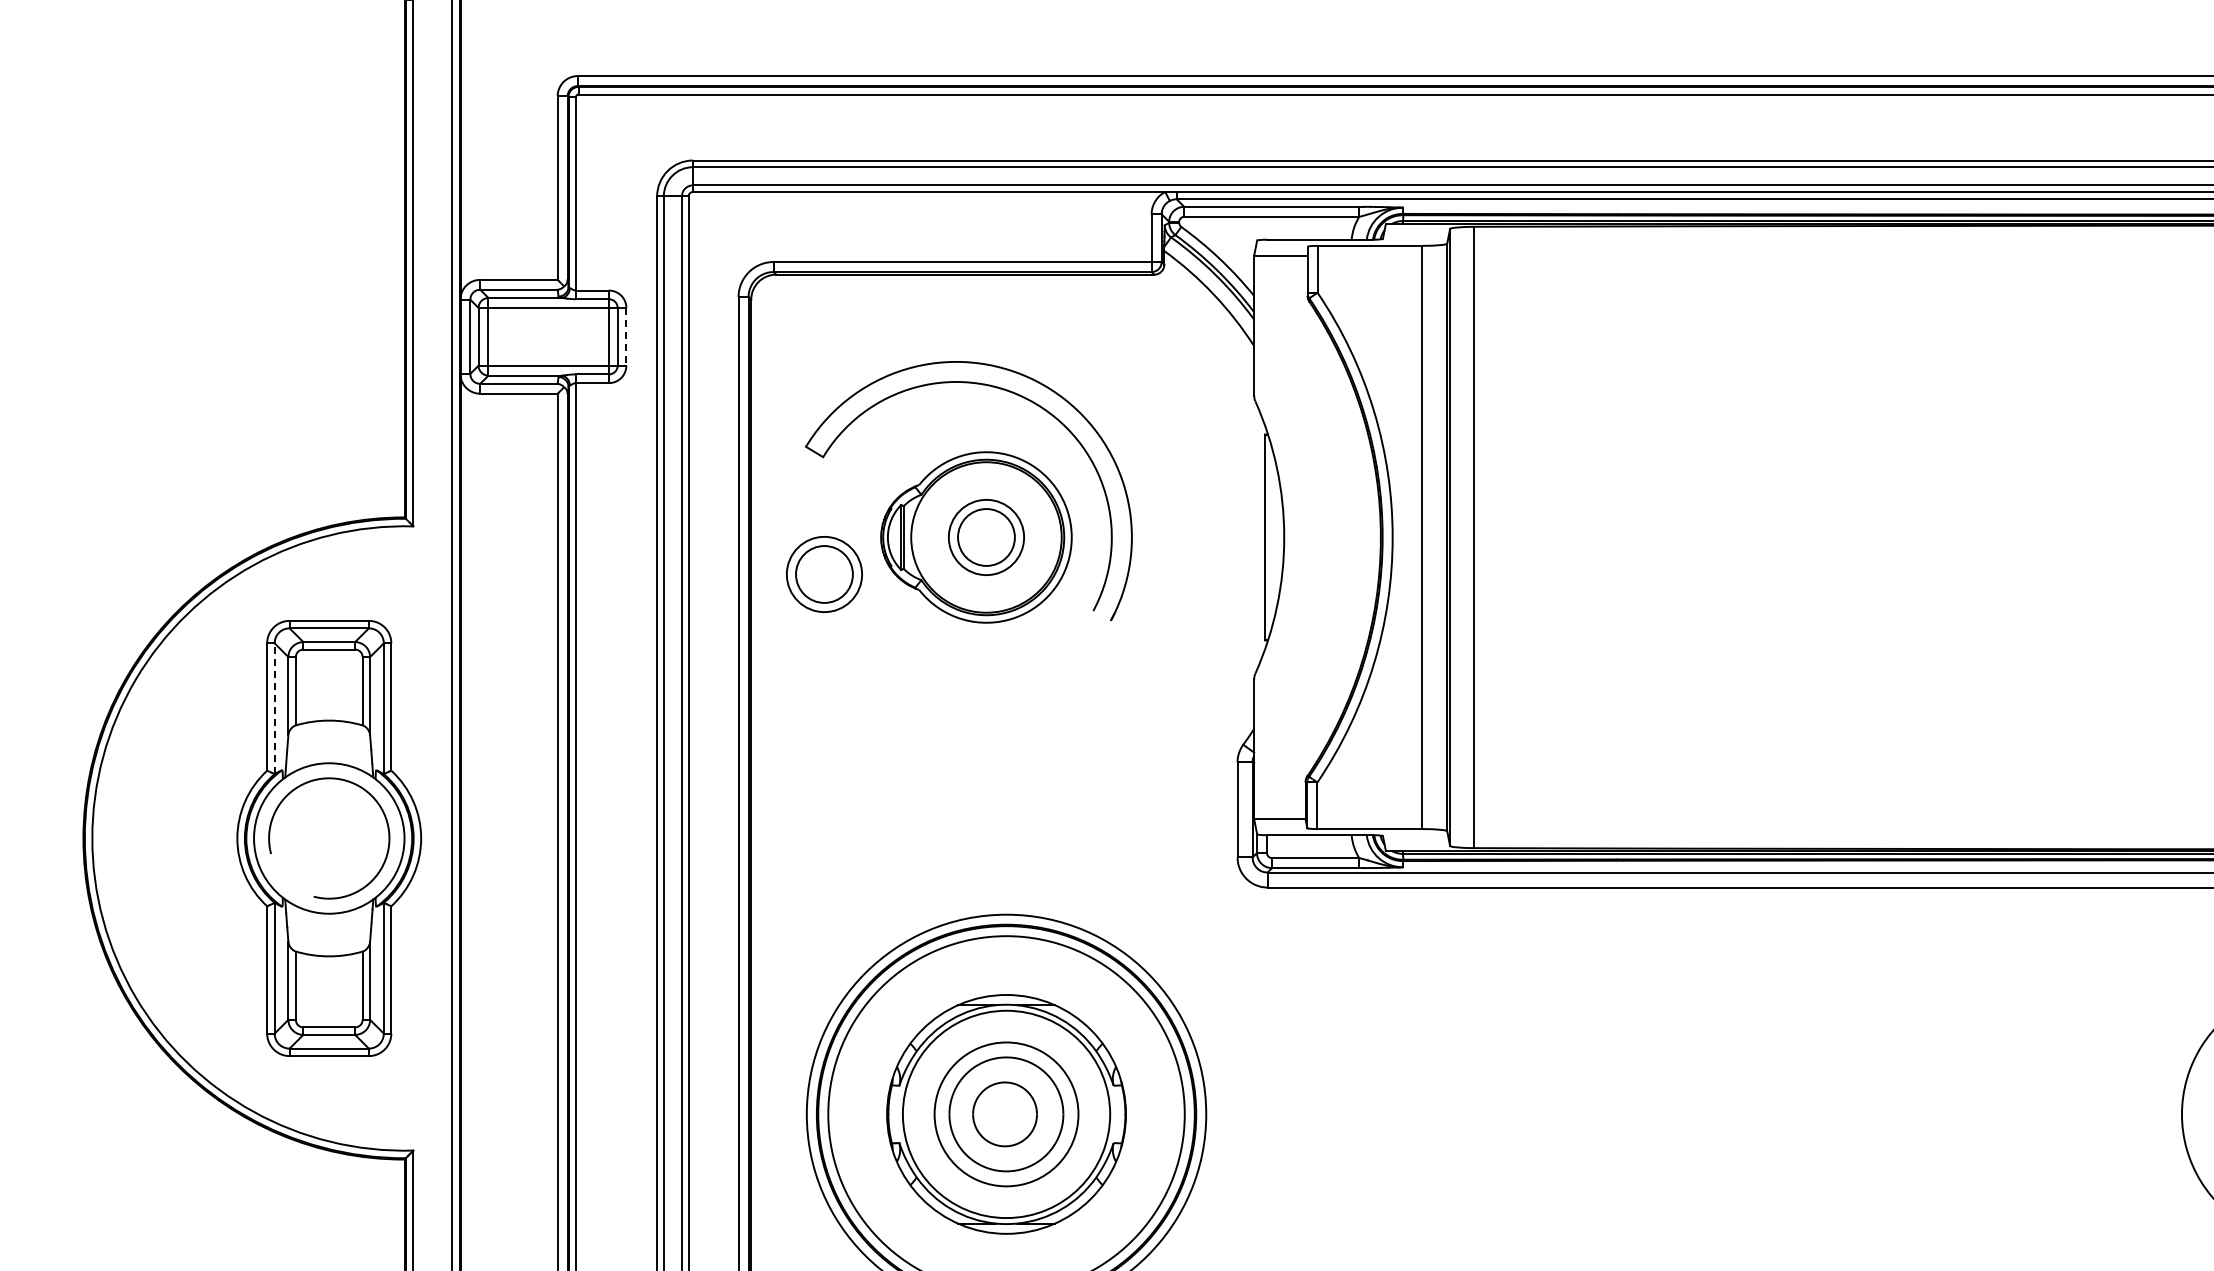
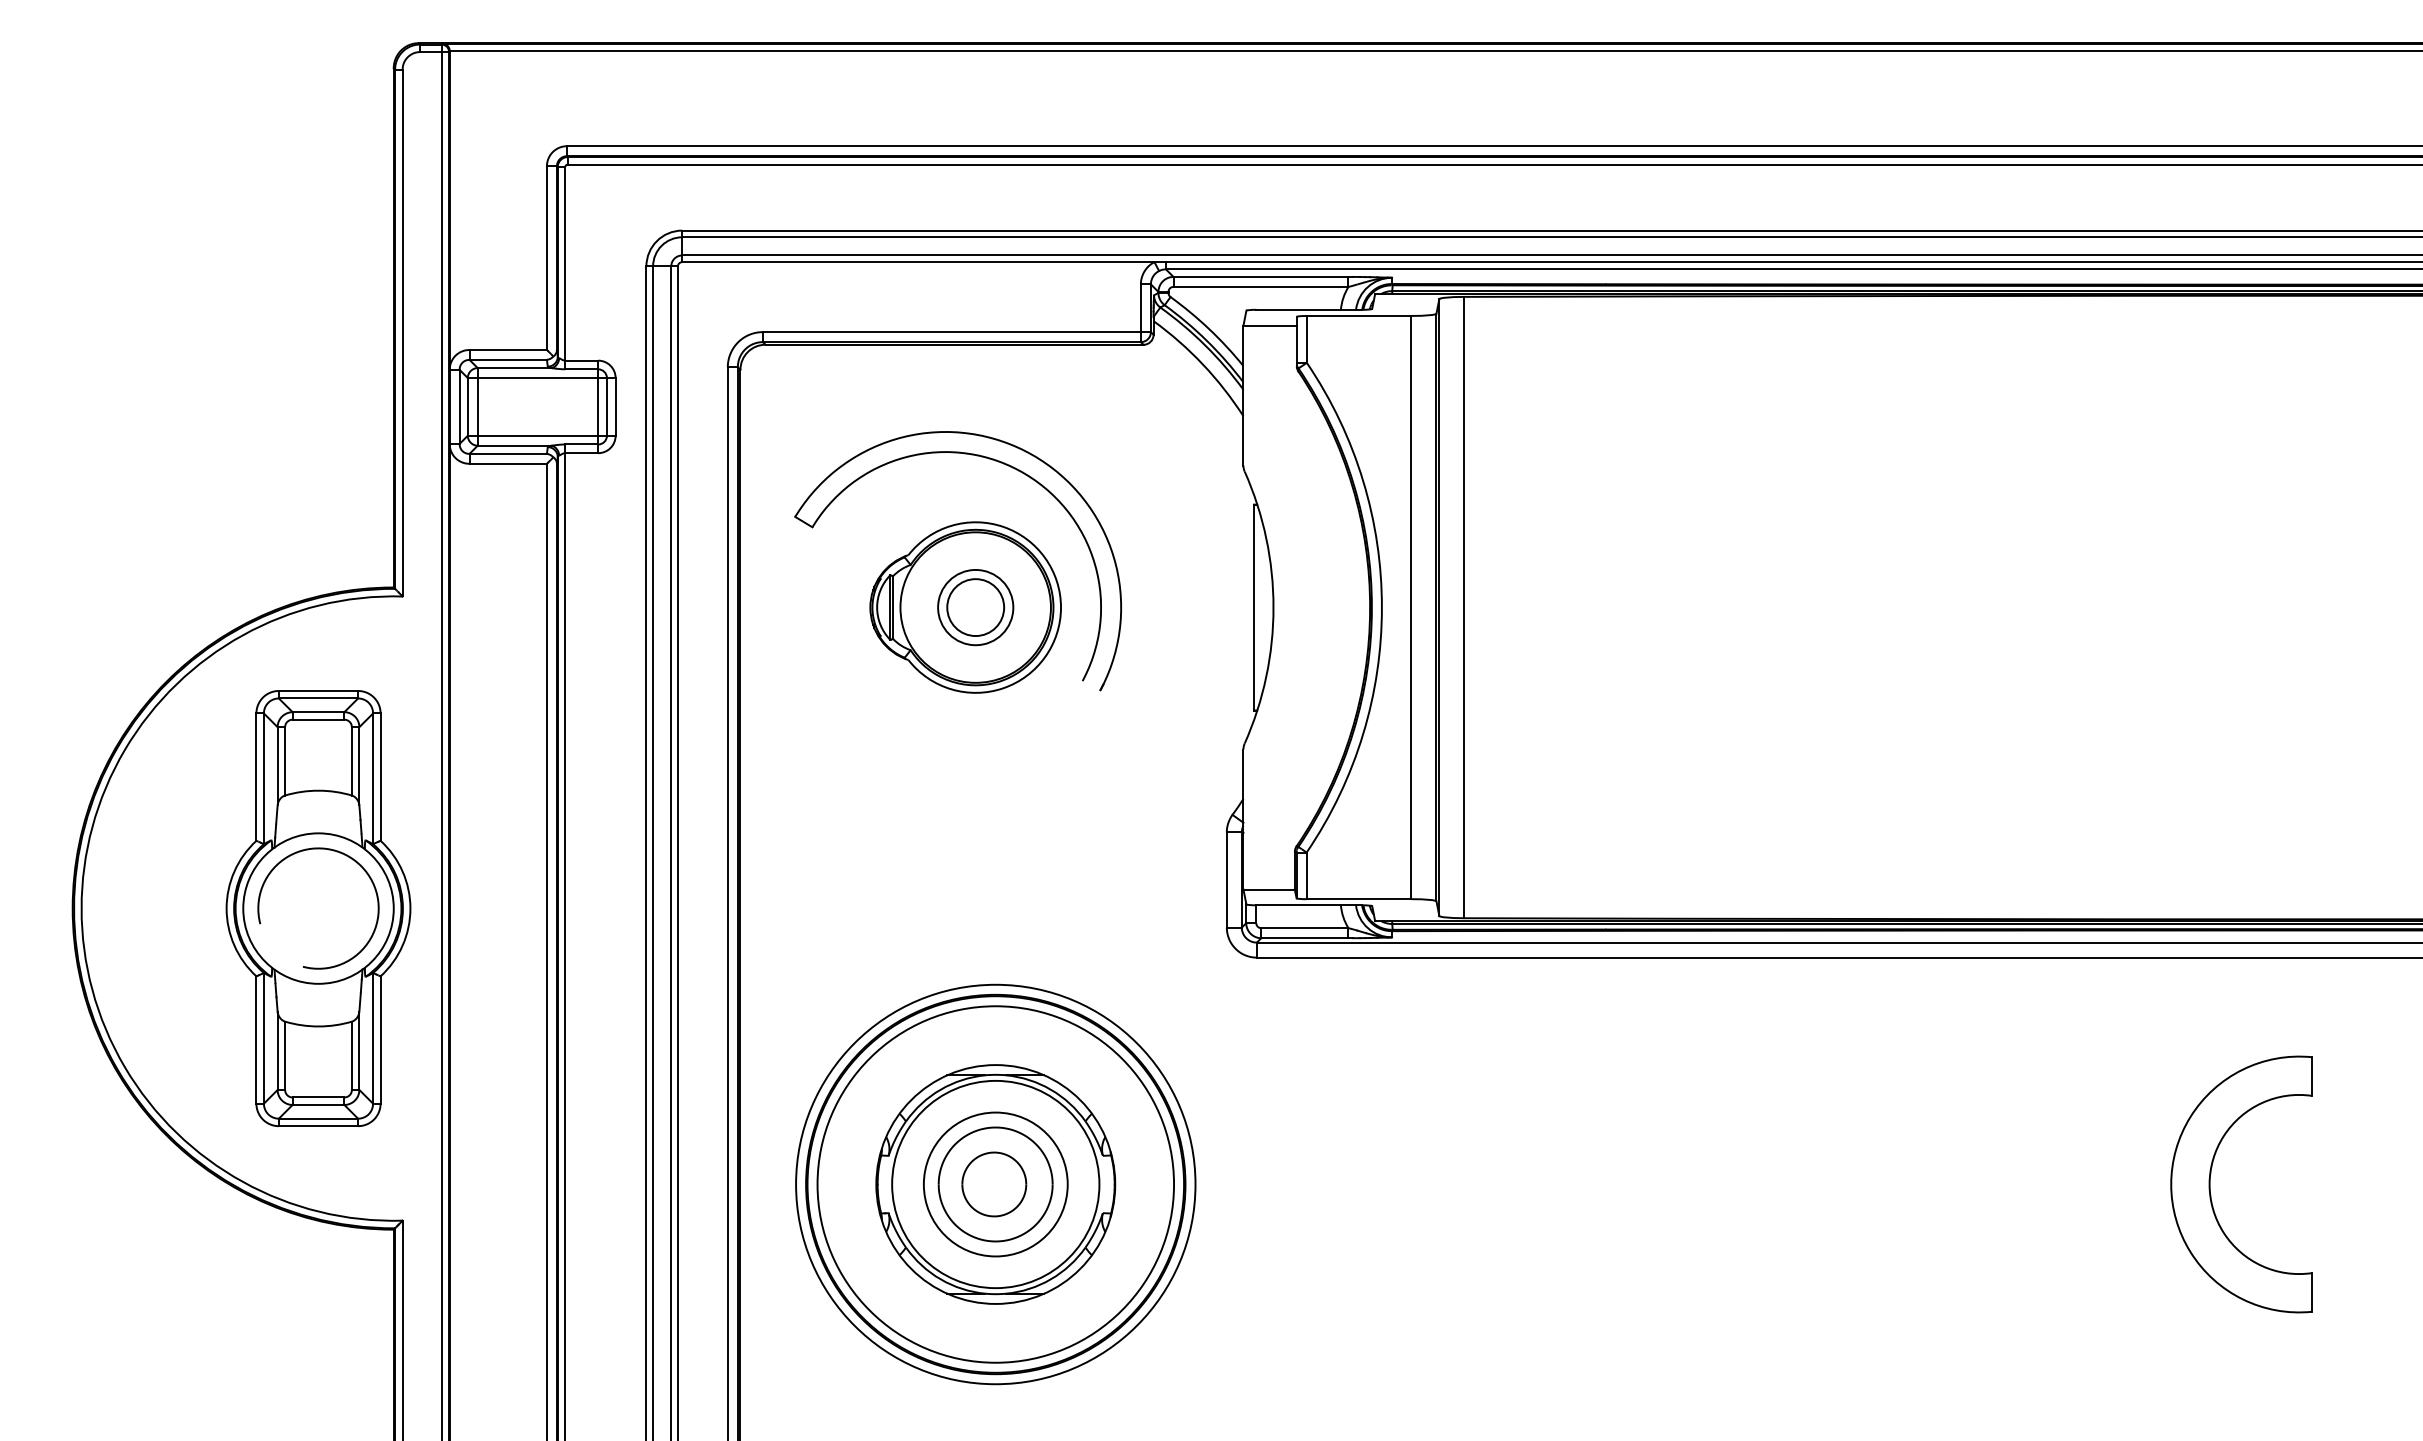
line: (626, 336) -> (615, 406), dashed -> solid
part: (824, 574) -> (813, 644), removed
line: (274, 708) -> (263, 778), dashed -> solid

